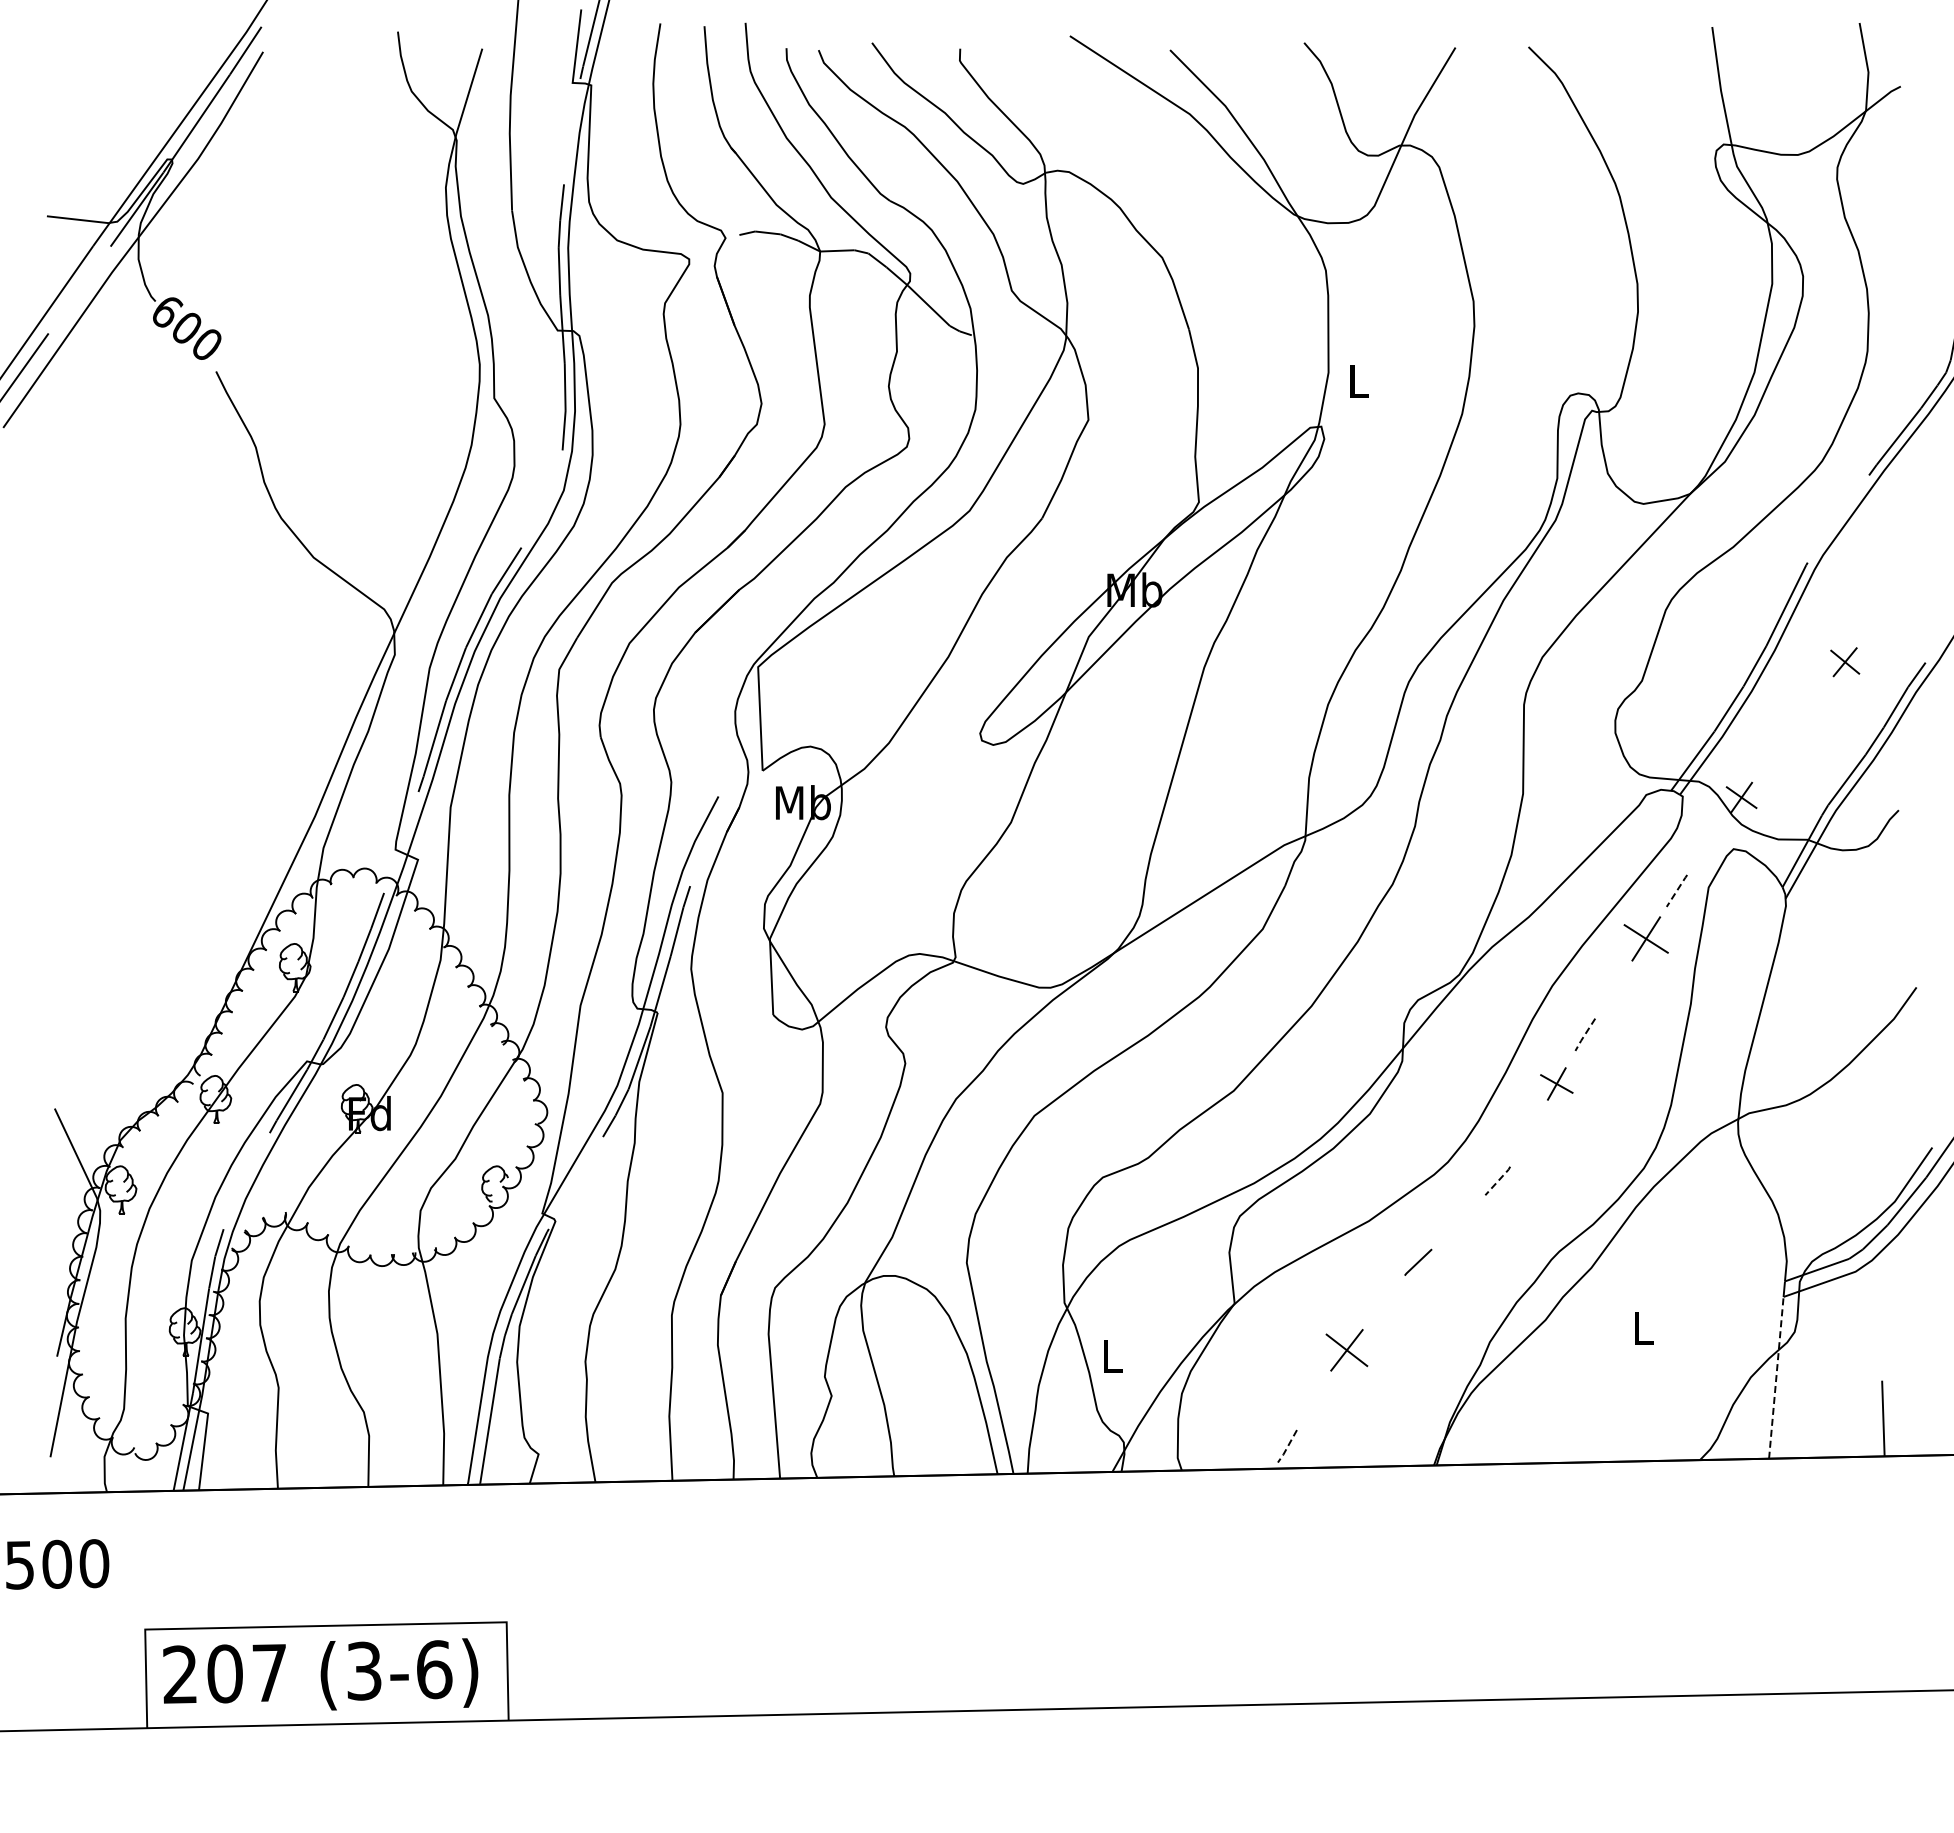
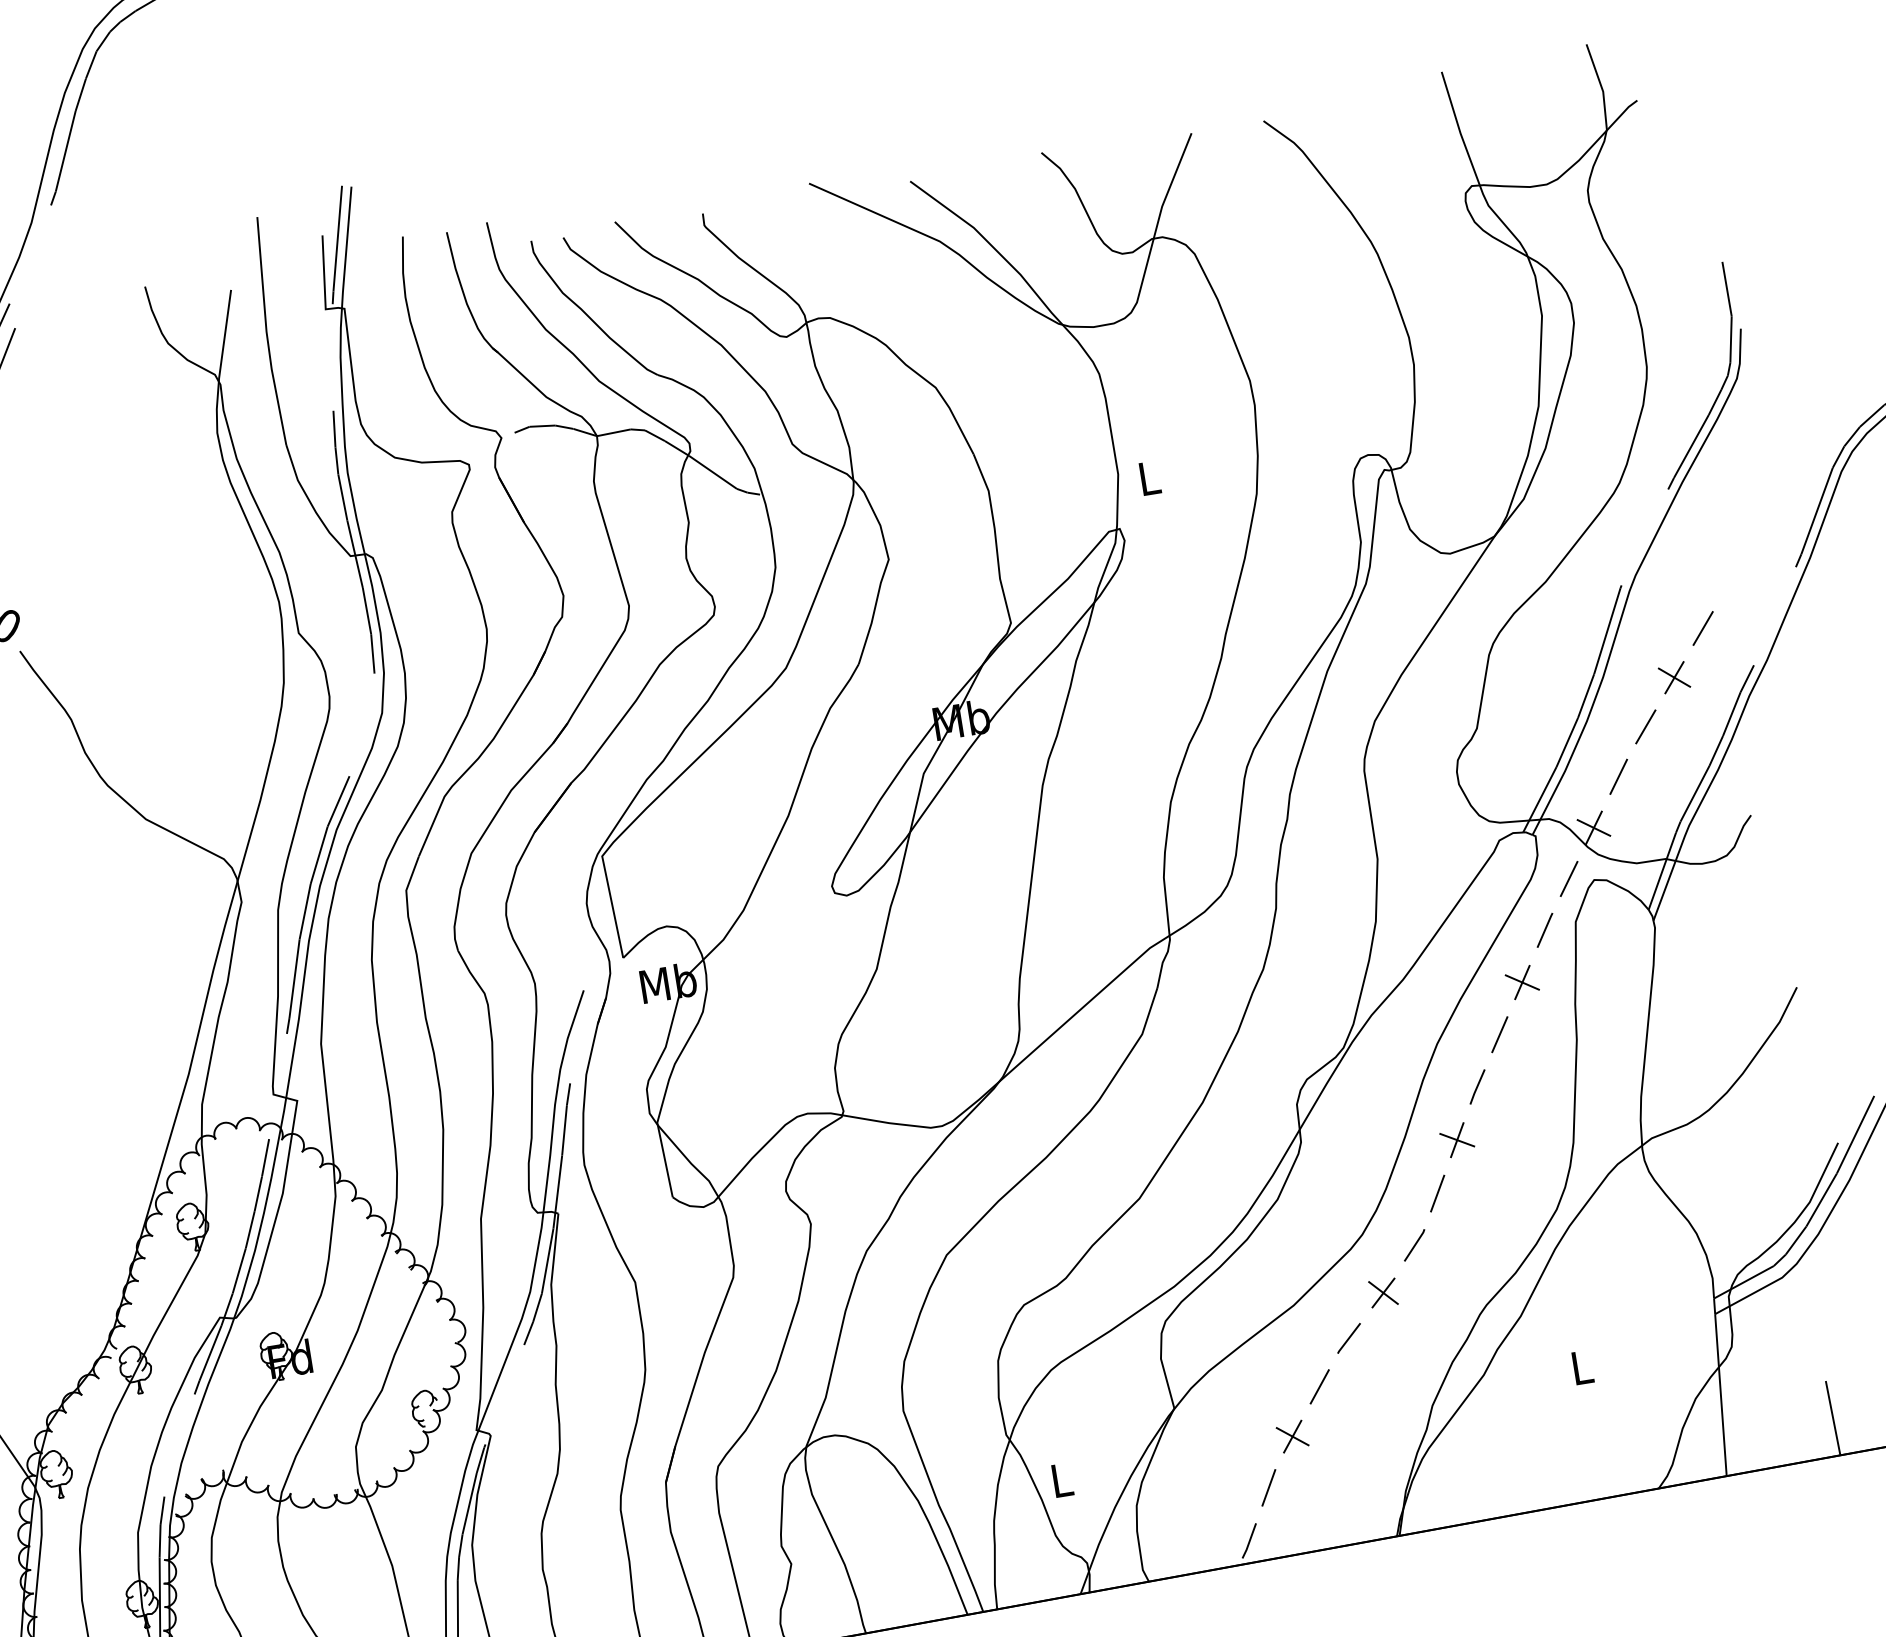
line: (1881, 617) -> (1703, 627), added
line: (1808, 705) -> (1645, 726), added
line: (1774, 750) -> (1618, 776), added
line: (1708, 843) -> (1568, 878), added
line: (1677, 890) -> (1545, 929), dashed -> solid
part: (1646, 938) -> (1522, 982), size x0.71
line: (1615, 986) -> (1499, 1034), added
line: (1584, 1035) -> (1476, 1087), dashed -> solid
line: (1528, 1133) -> (1437, 1193), added
line: (1498, 1180) -> (1415, 1244), dashed -> solid
part: (1459, 1223) -> (1383, 1293), added
line: (1381, 1305) -> (1319, 1386), added
part: (1346, 1350) -> (1292, 1436), size x0.71
line: (1776, 1377) -> (1721, 1394), dashed -> solid
line: (1315, 1396) -> (1269, 1487), added
line: (1287, 1447) -> (1249, 1542), dashed -> solid

